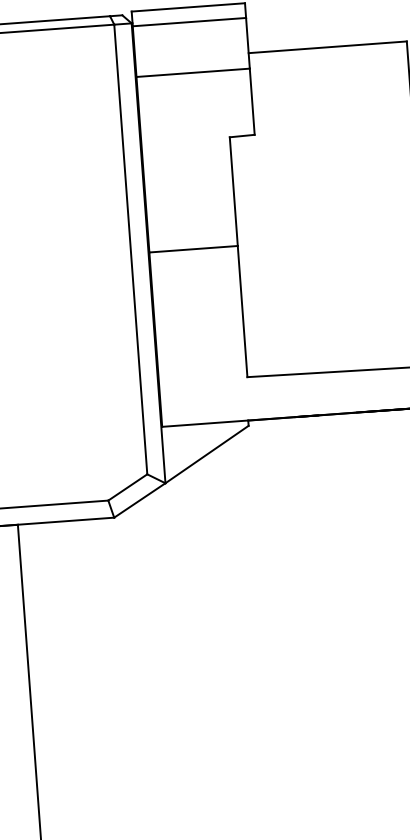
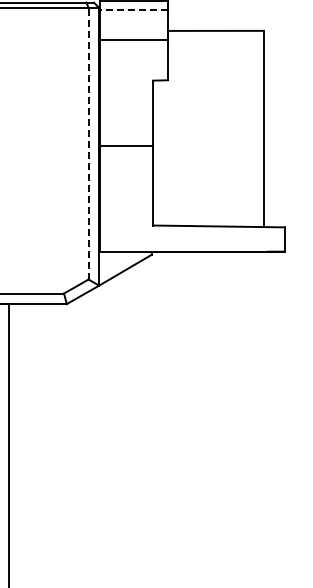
line: (188, 21) -> (133, 9), solid -> dashed
line: (130, 249) -> (88, 143), solid -> dashed

